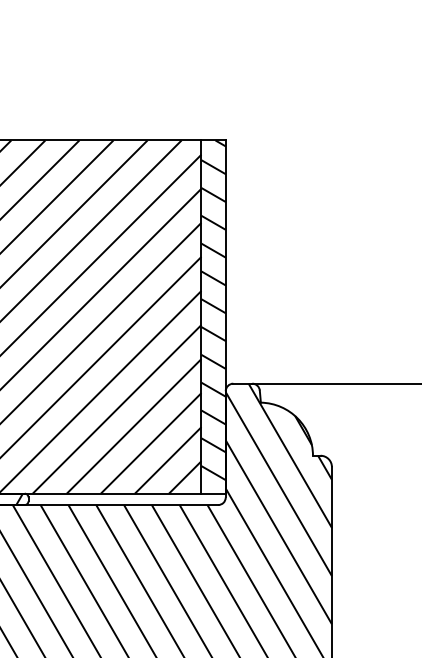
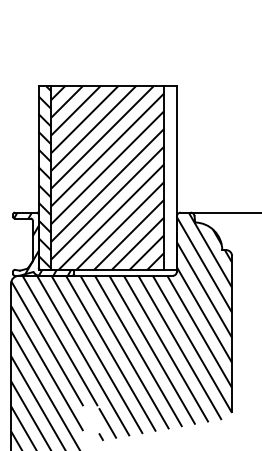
hatch: (213, 310) -> (170, 174), removed

